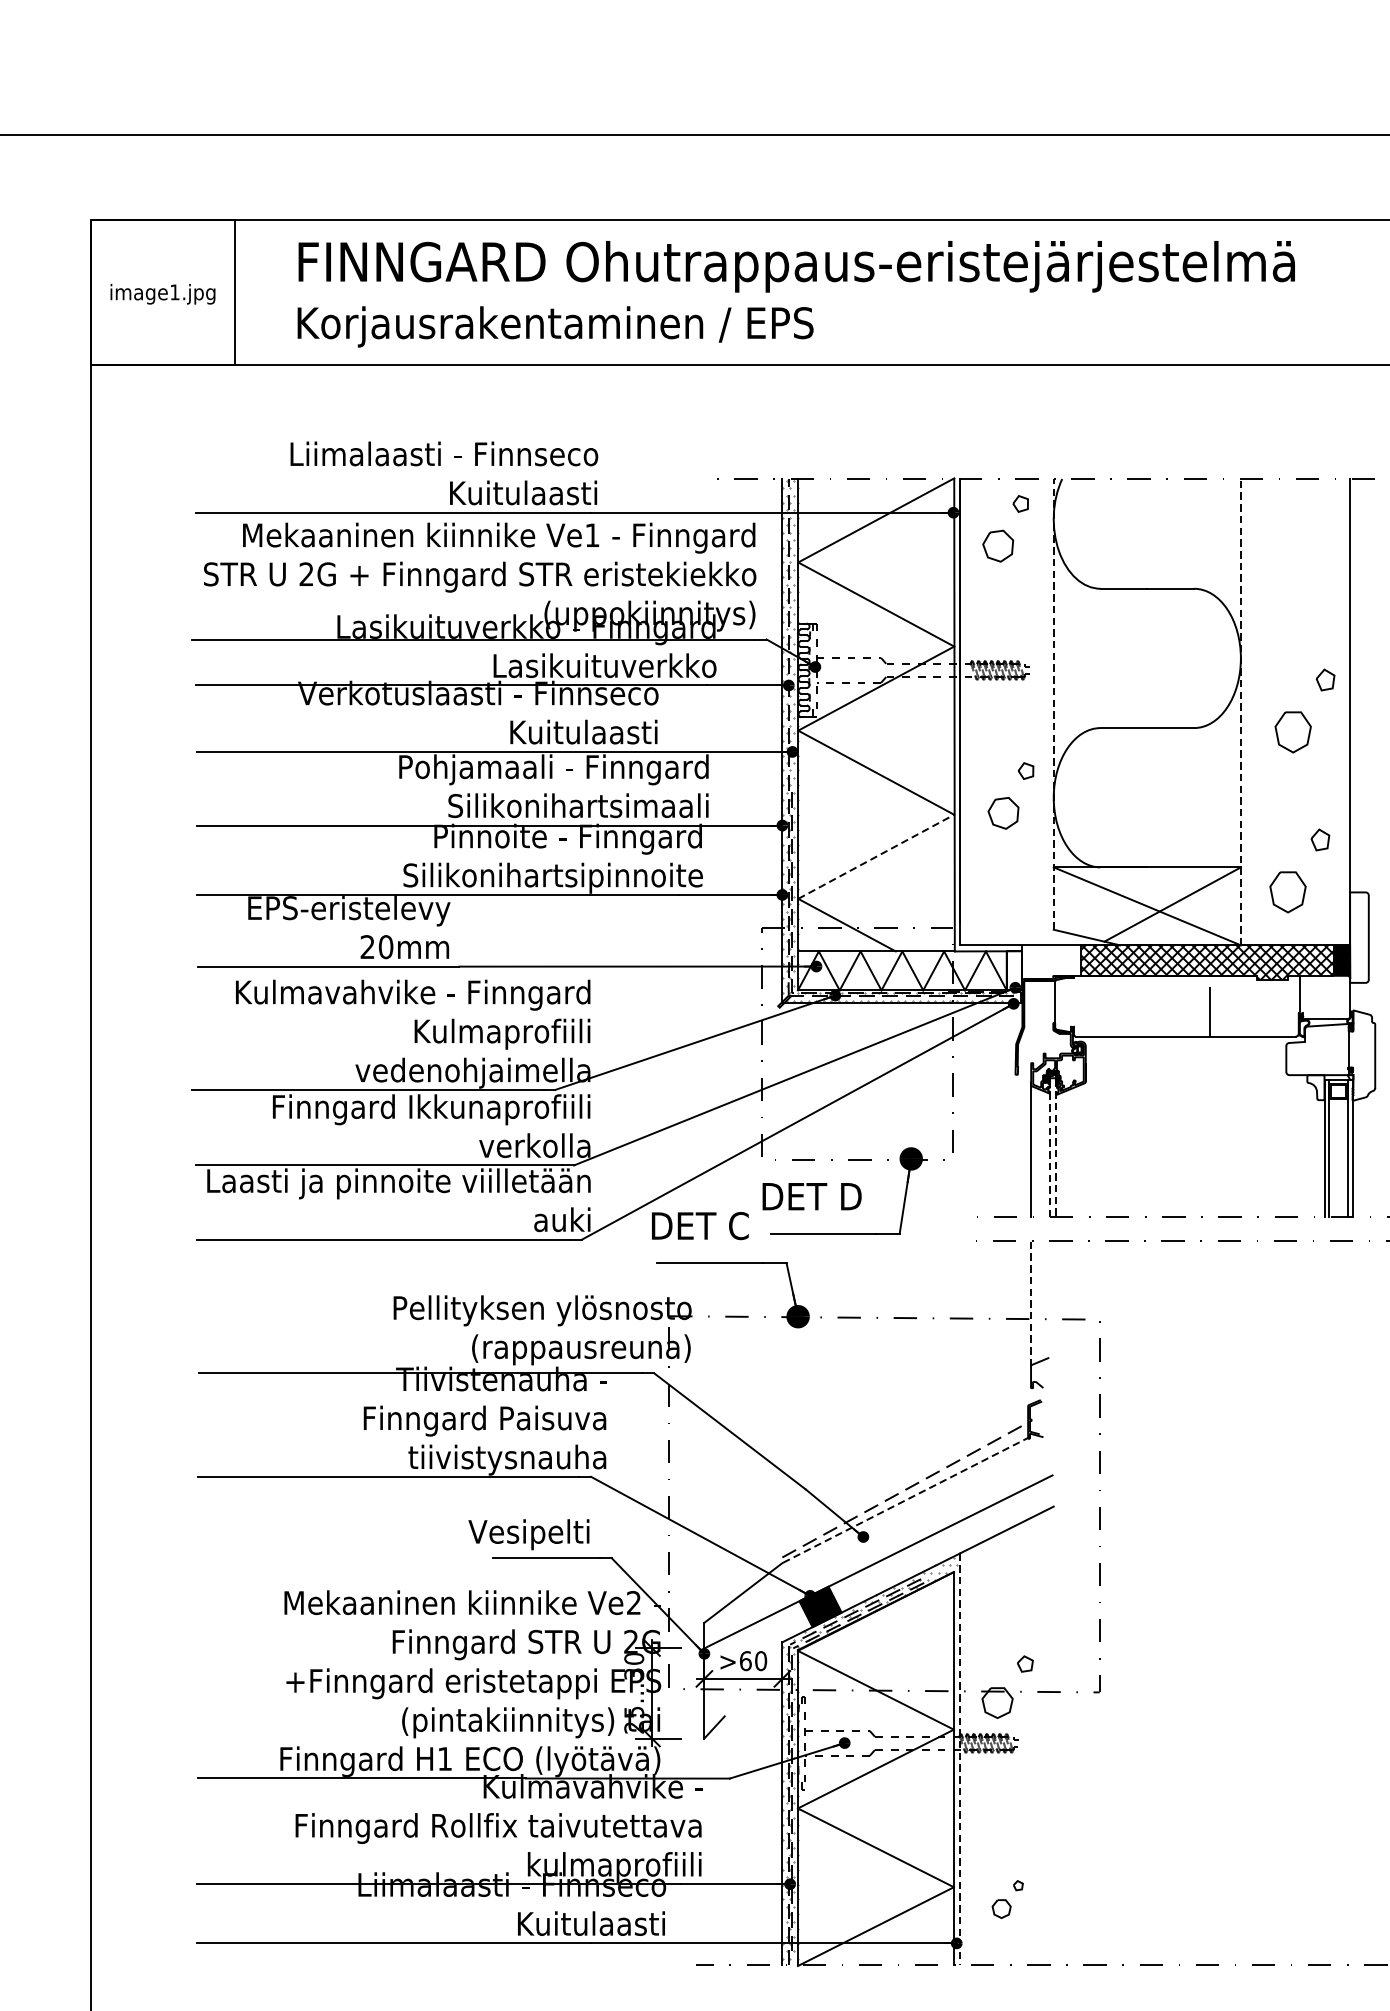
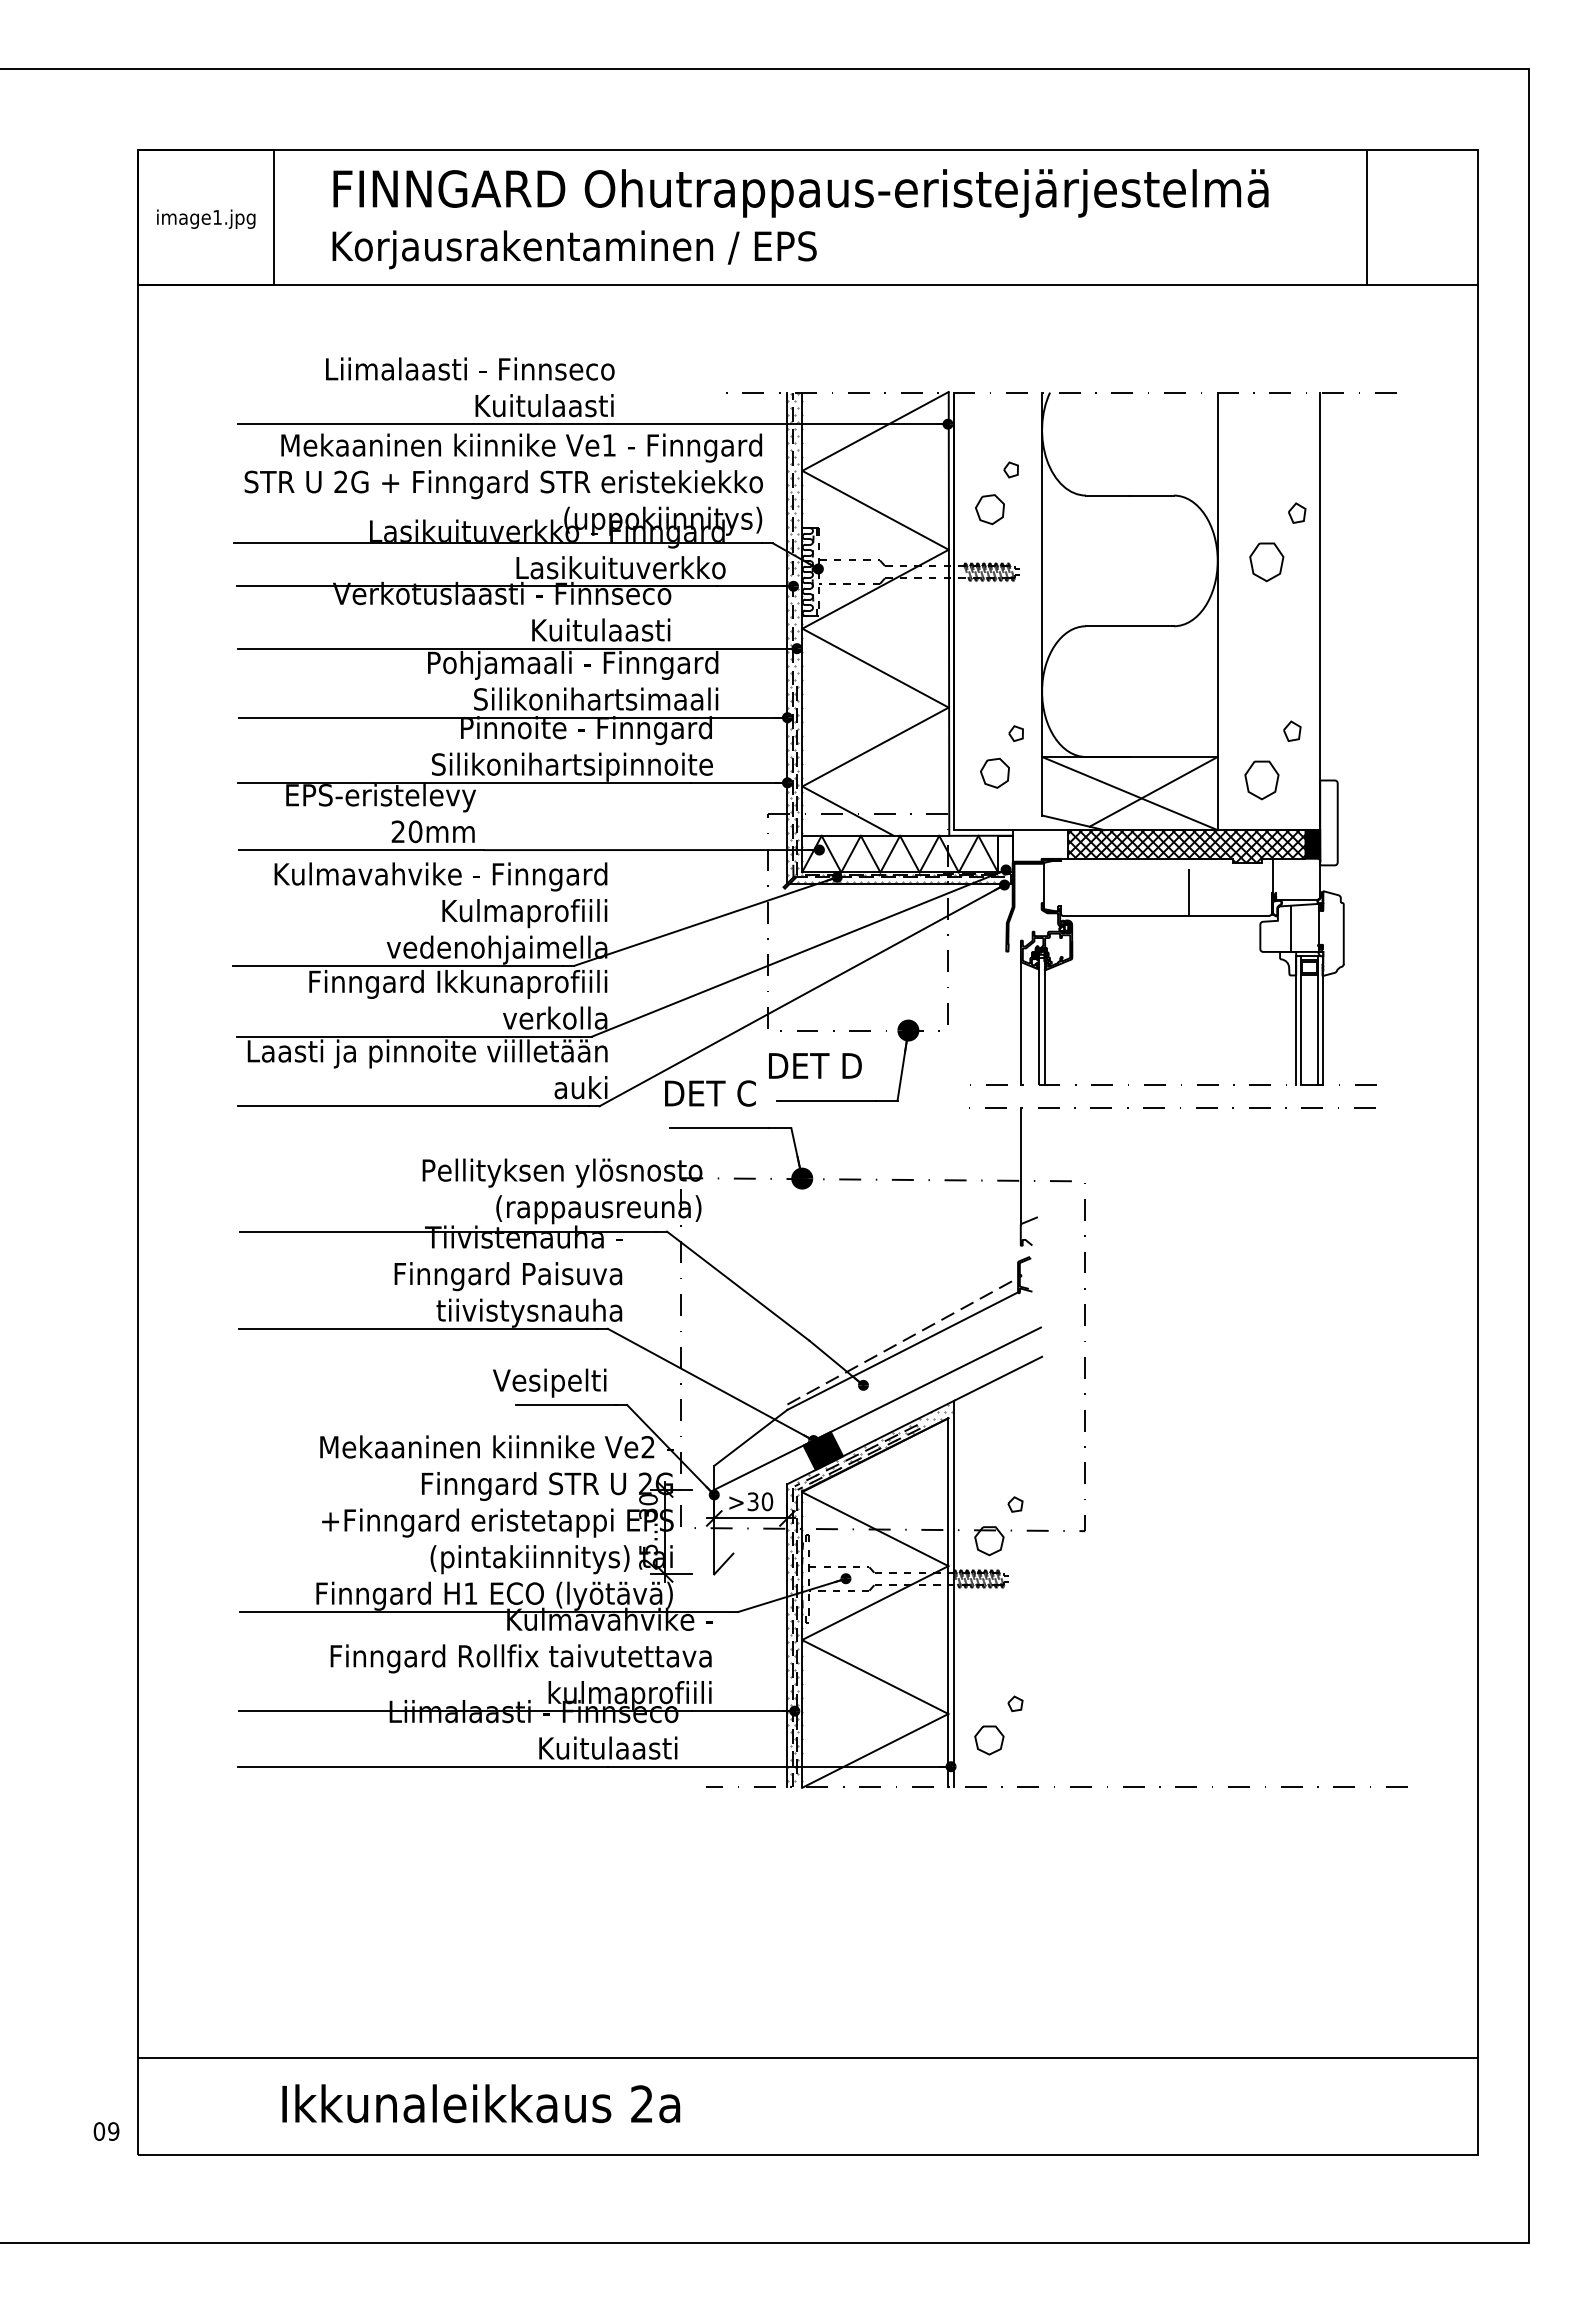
part: (1005, 529) -> (996, 493), moved
line: (1054, 703) -> (1042, 603), dashed -> solid
part: (1304, 711) -> (1277, 542), moved
line: (1240, 712) -> (1217, 611), dashed -> solid
part: (1010, 795) -> (1001, 756), moved
line: (877, 856) -> (876, 746), dashed -> solid
line: (1319, 1050) -> (1291, 928), added
line: (1053, 1081) -> (1041, 957), dashed -> solid
line: (1030, 1303) -> (1020, 1166), dashed -> solid
line: (906, 1499) -> (903, 1350), dashed -> solid
text: (745, 1660) -> (752, 1501), >60 -> >30
line: (960, 1759) -> (954, 1594), dashed -> solid
part: (1007, 1899) -> (998, 1725), size x1.67

